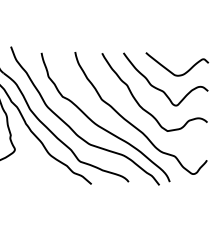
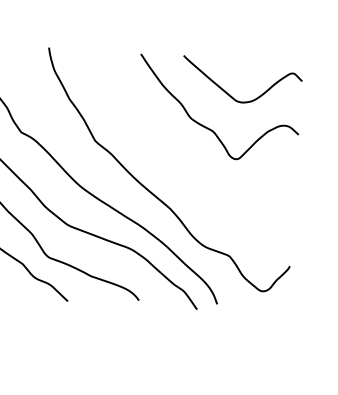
curve: (139, 103) -> (166, 151), removed

